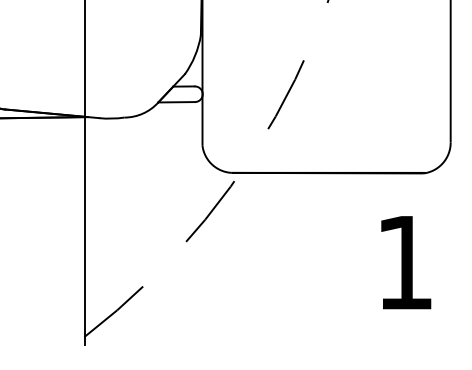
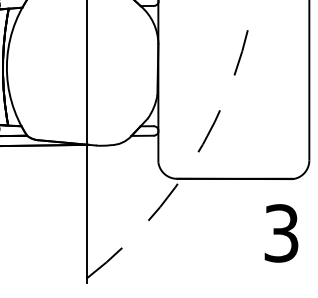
text: (404, 262) -> (281, 233), 1 -> 3

